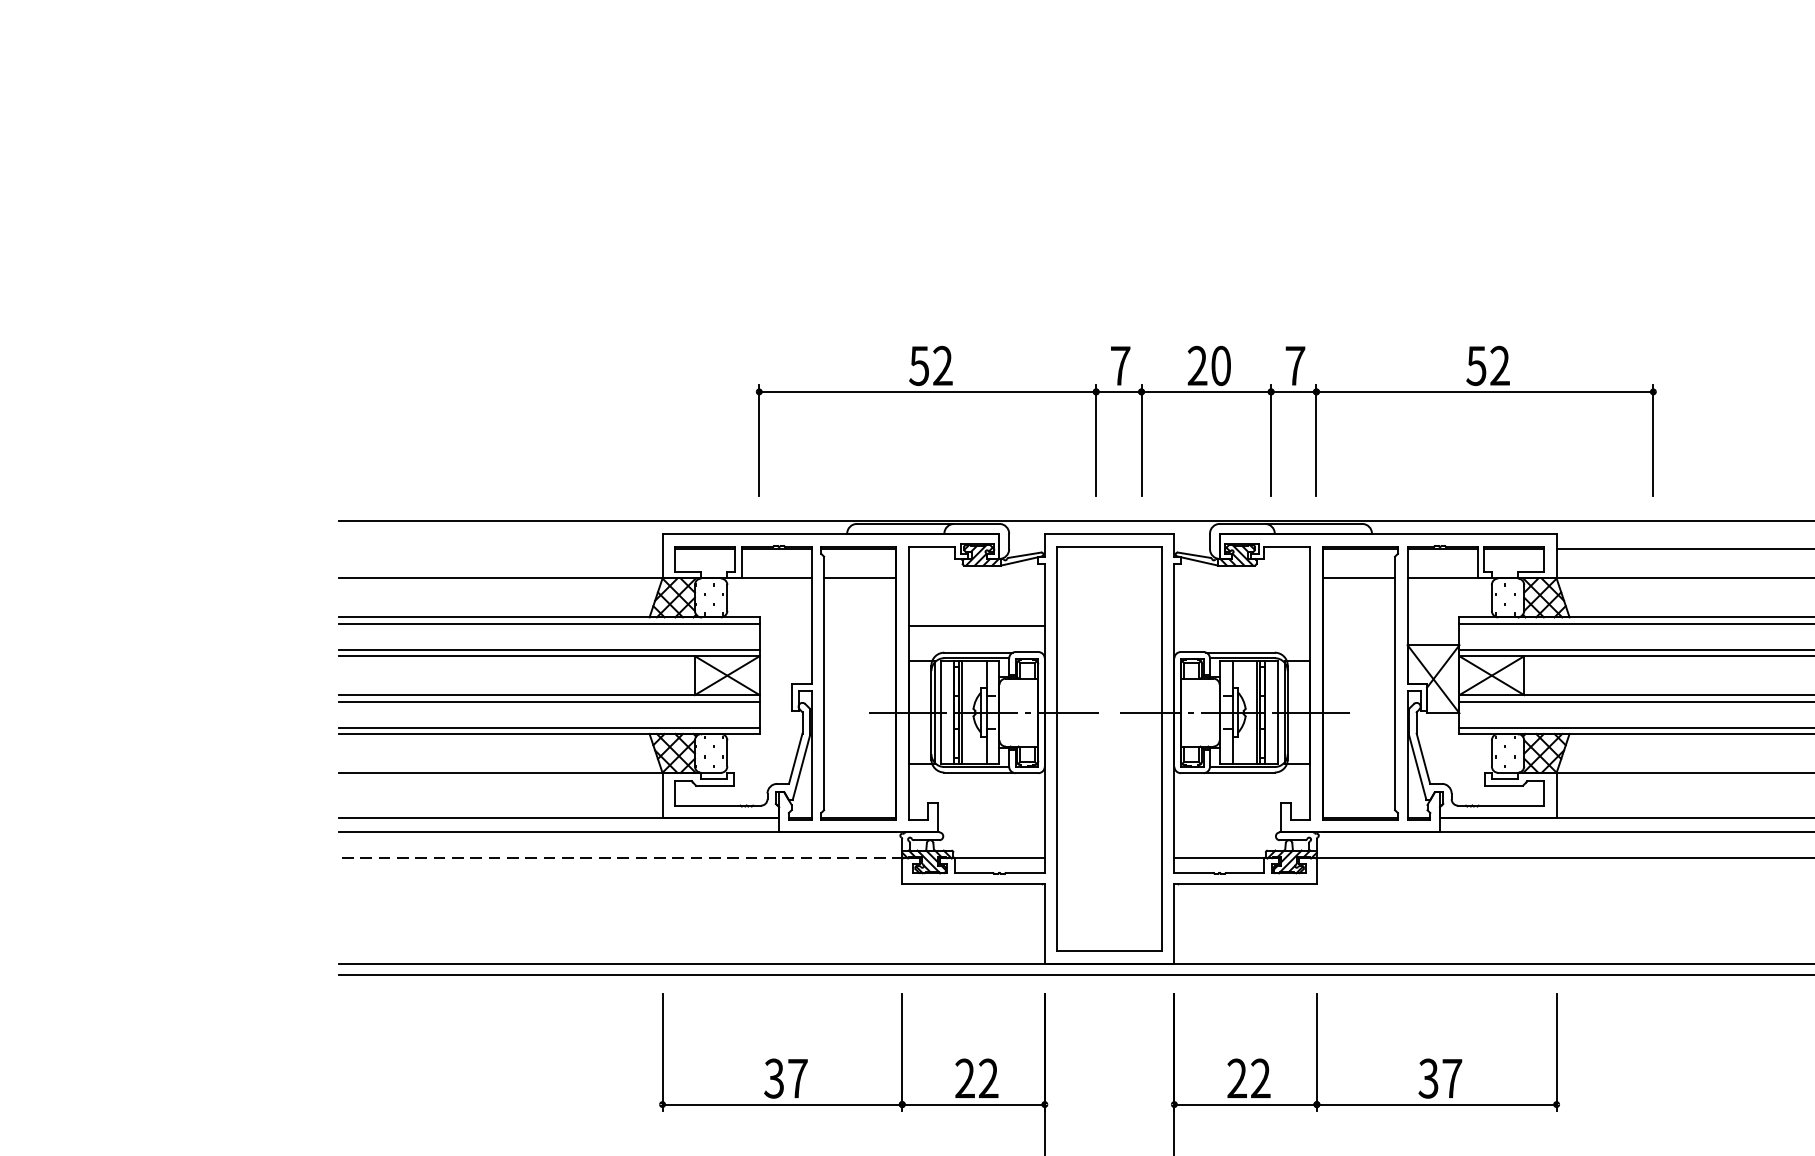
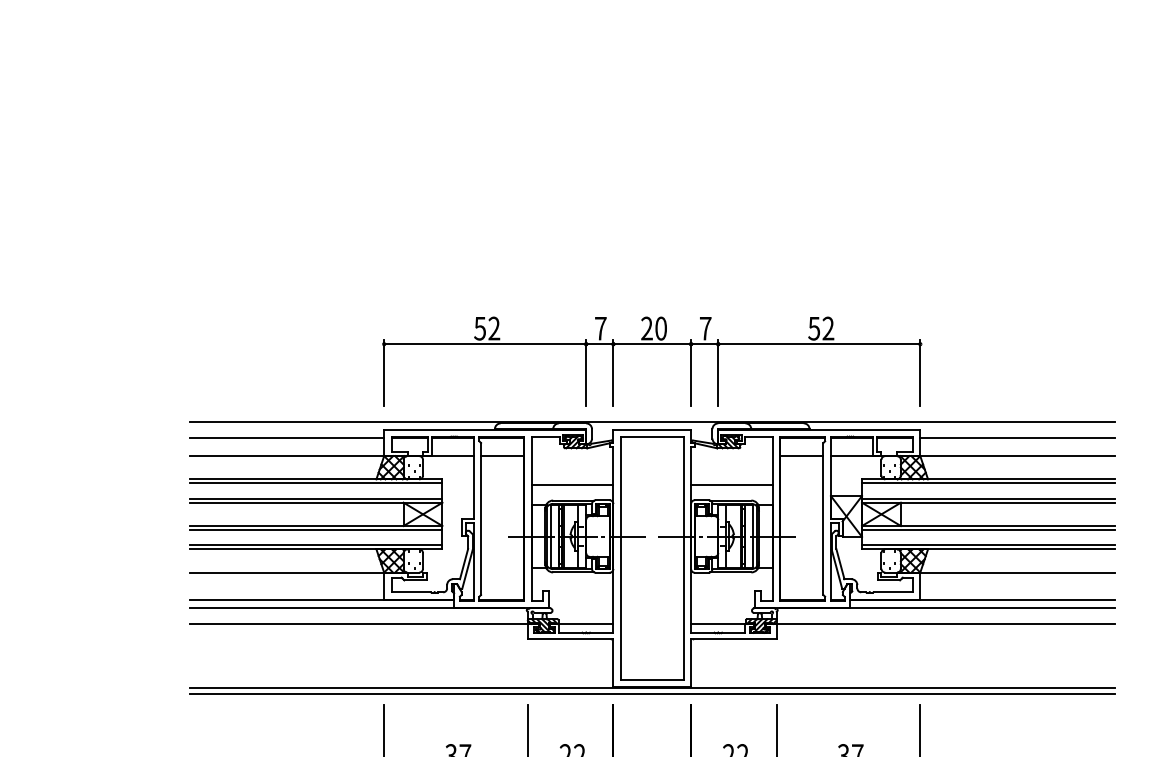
part: (1206, 392) -> (652, 344), moved
line: (499, 549) -> (286, 438), added
line: (1241, 625) -> (731, 484), added
line: (629, 857) -> (364, 623), dashed -> solid

